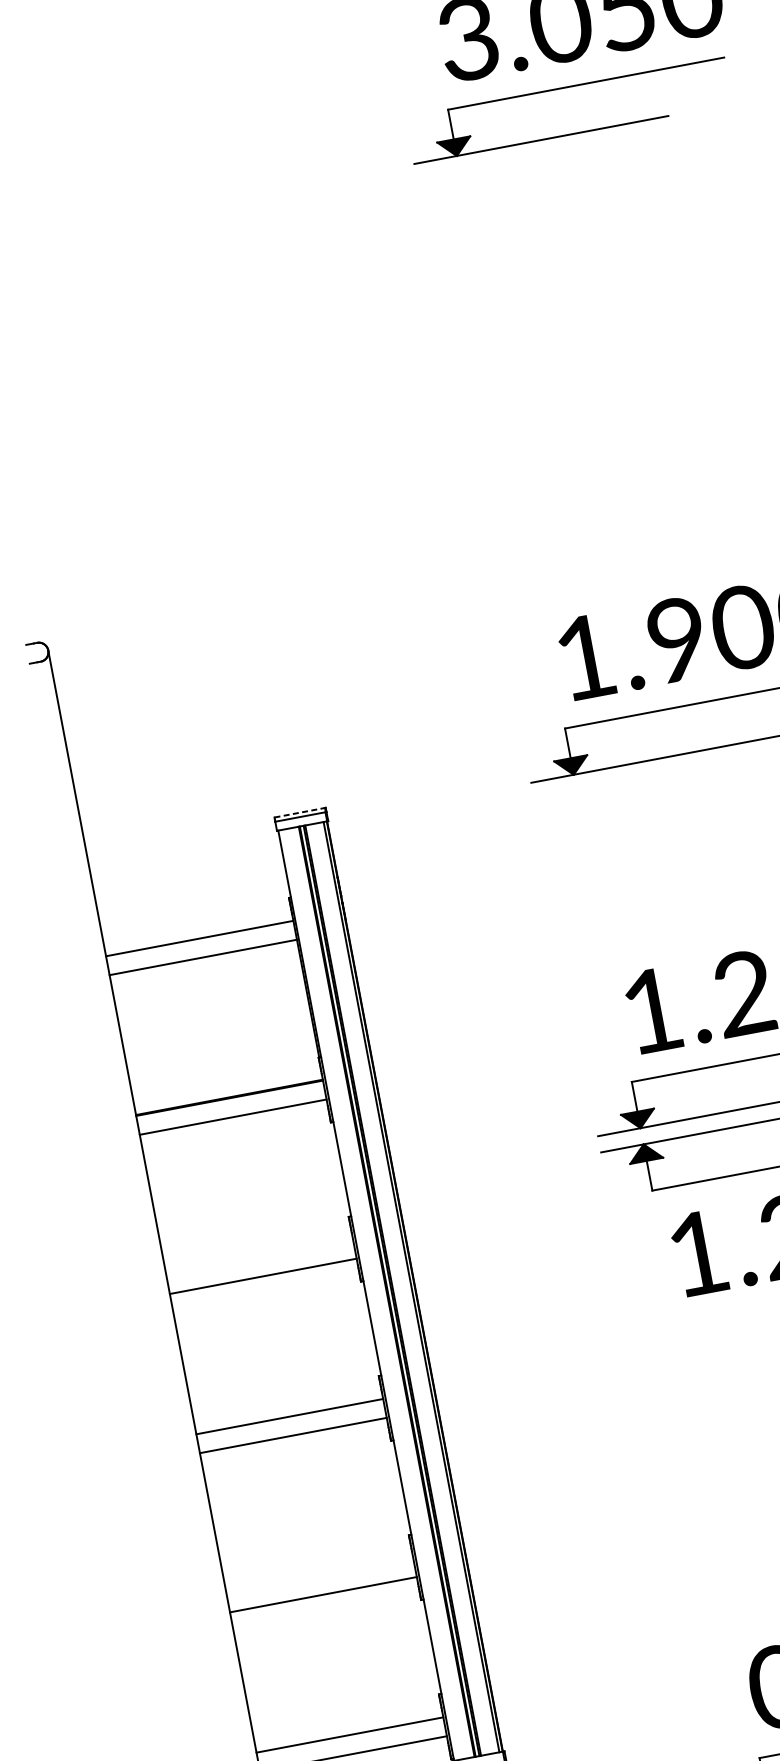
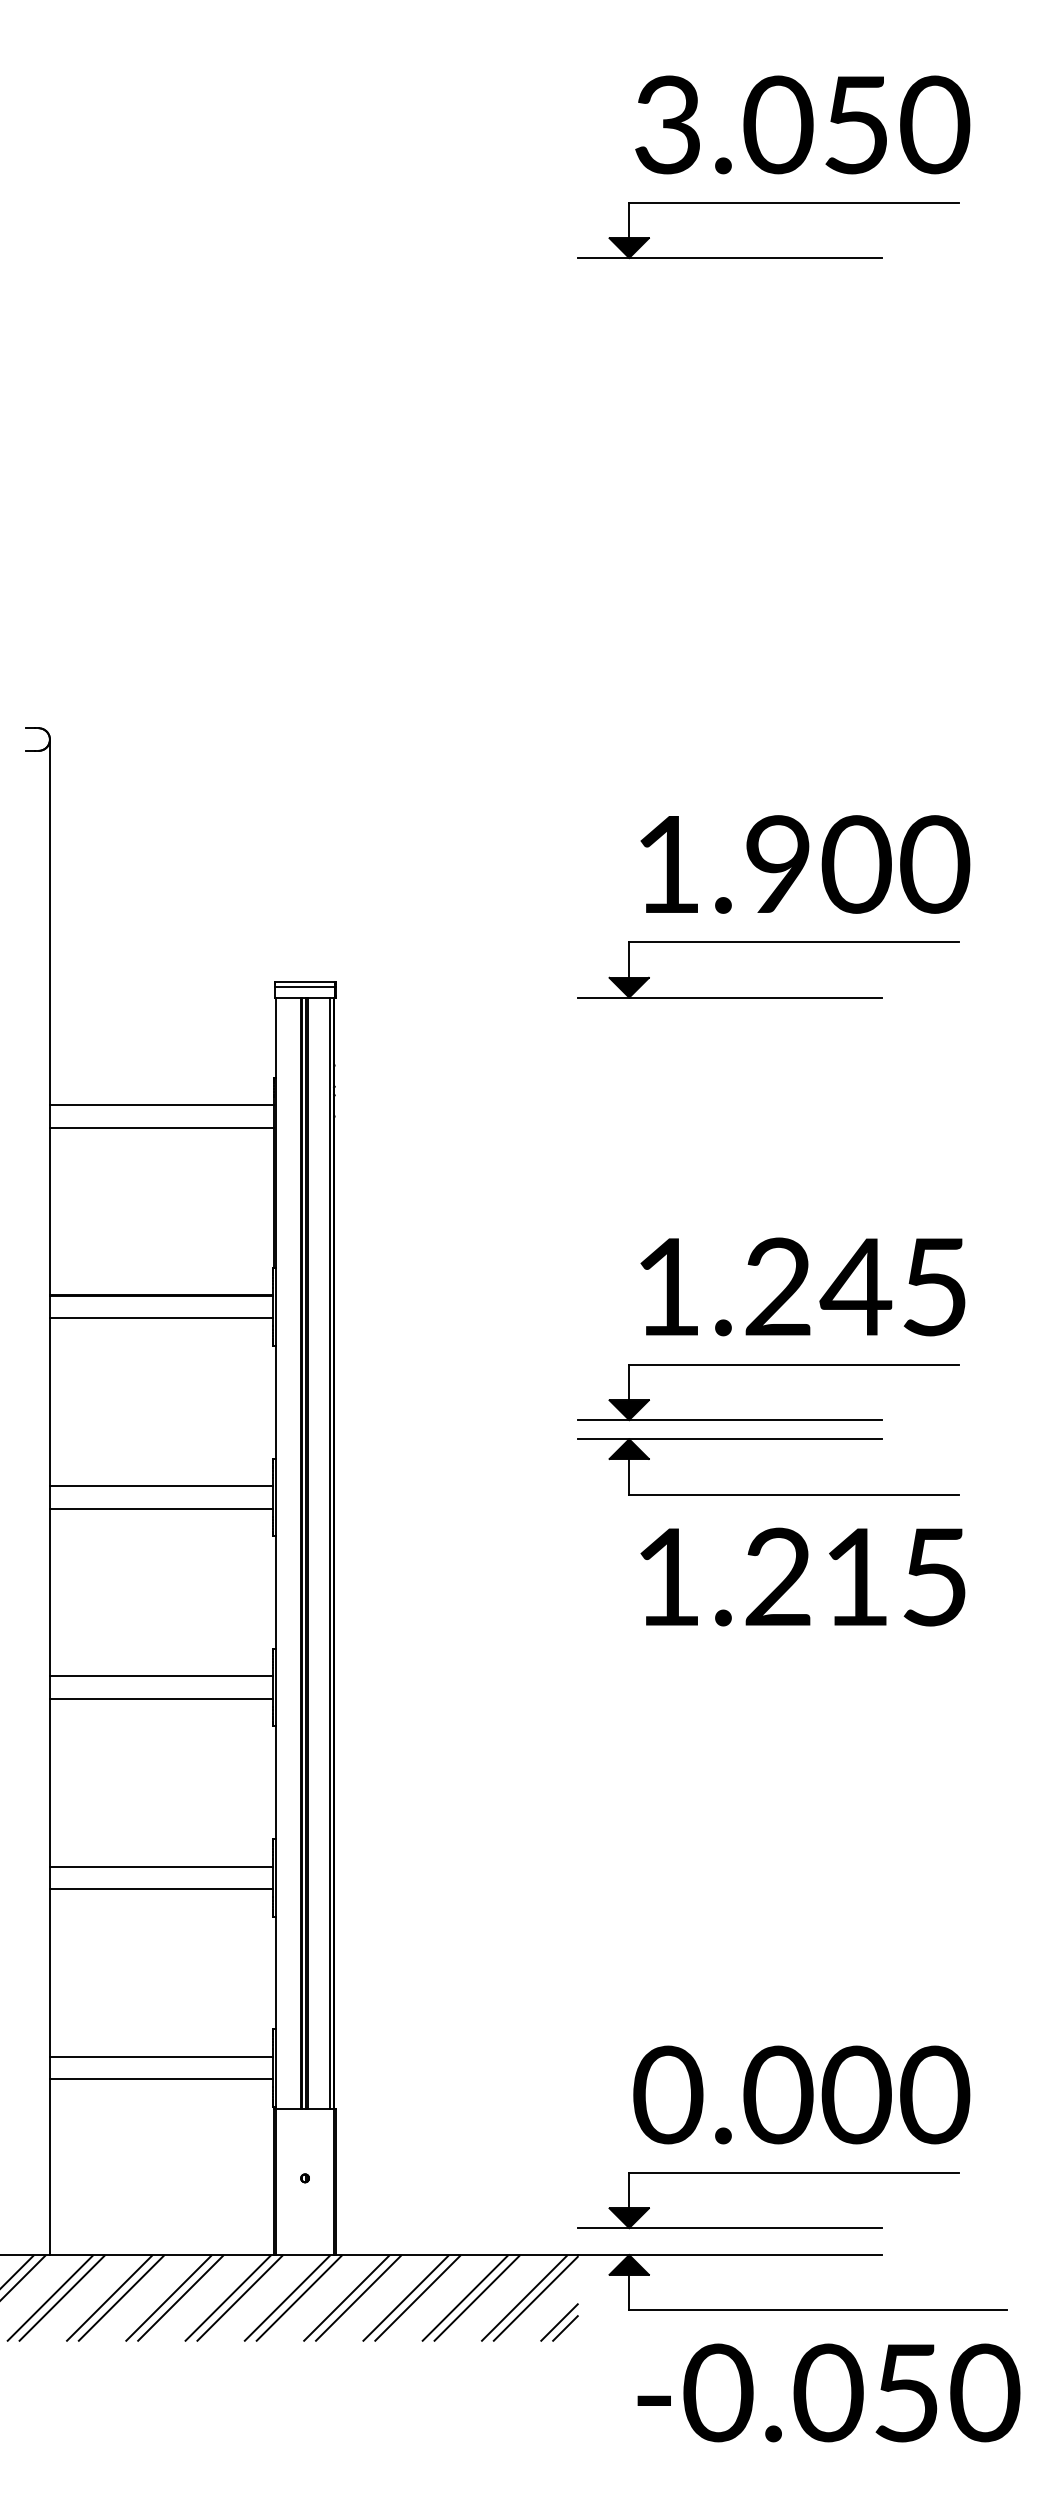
line: (299, 812) -> (304, 981), dashed -> solid
line: (259, 1257) -> (161, 1486), added
line: (319, 1575) -> (161, 1866), added

